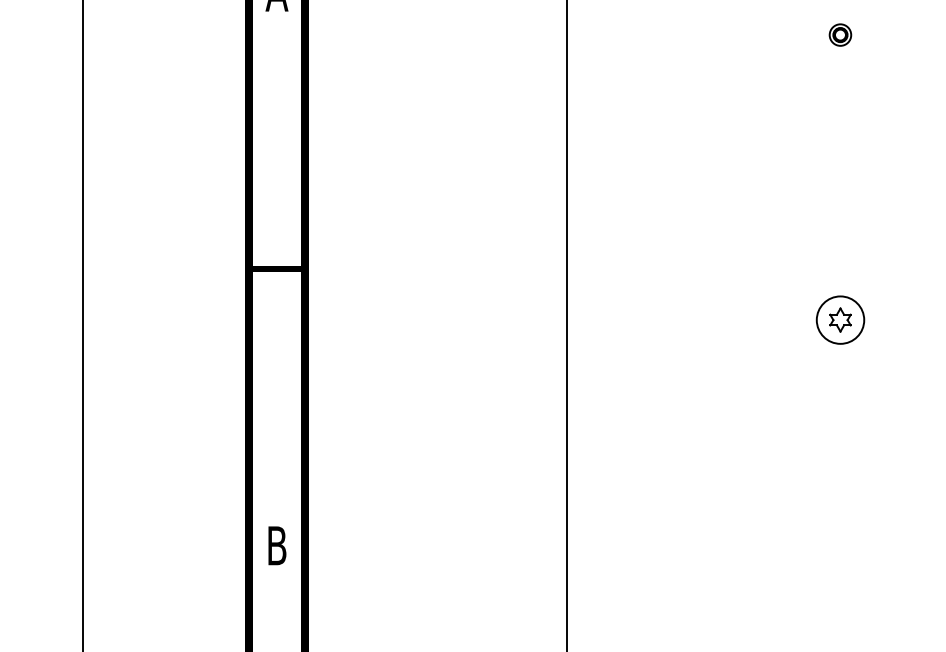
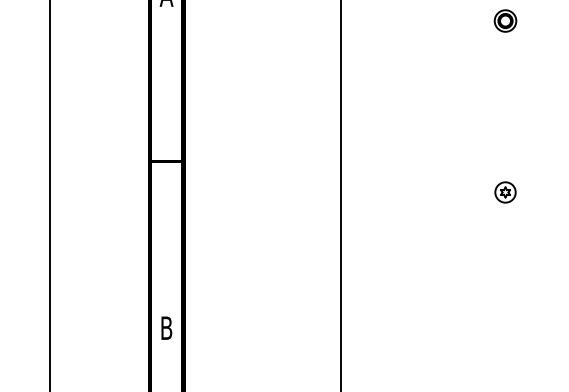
part: (840, 34) -> (505, 20), size x1.67
part: (840, 320) -> (505, 192), size x0.71

